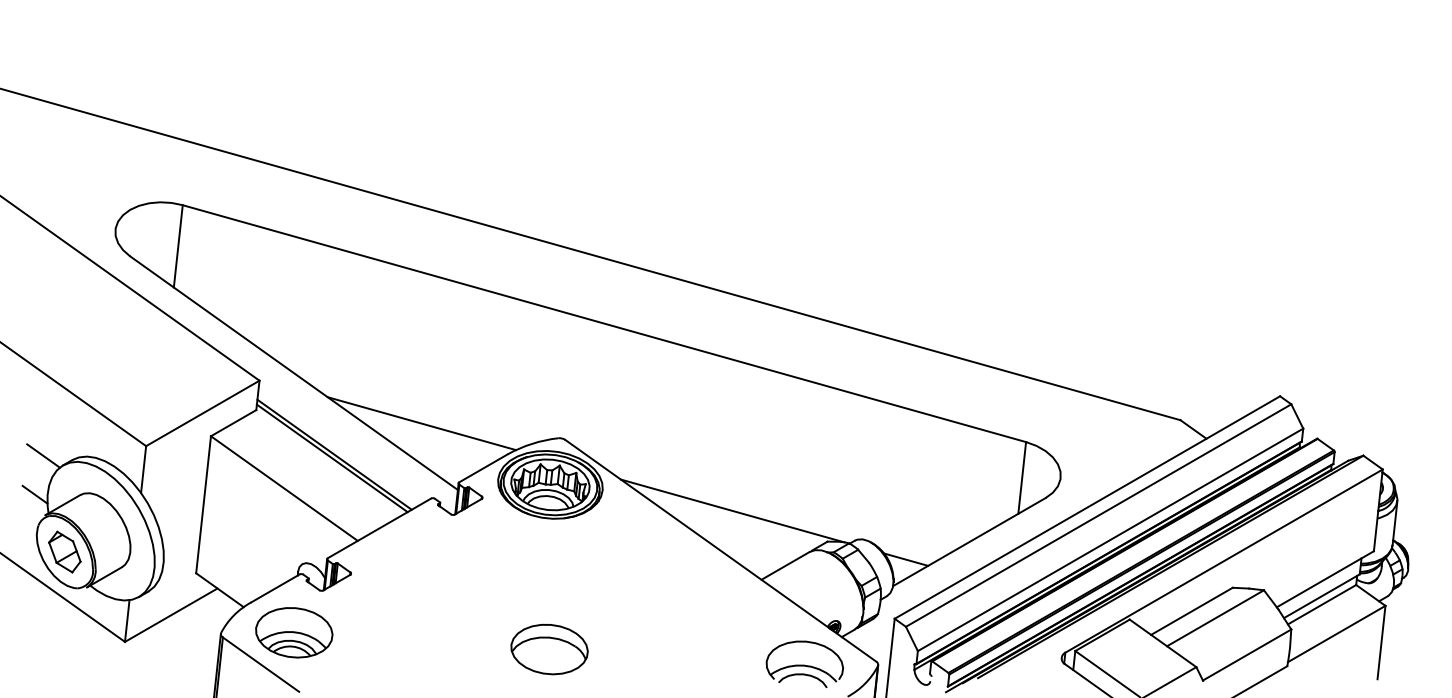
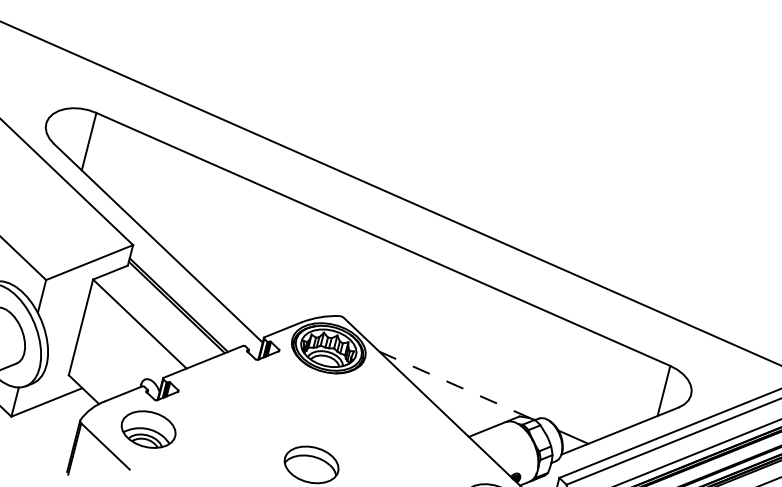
line: (421, 423) -> (243, 291), removed
line: (733, 511) -> (455, 385), solid -> dashed
part: (294, 632) -> (148, 429), moved

